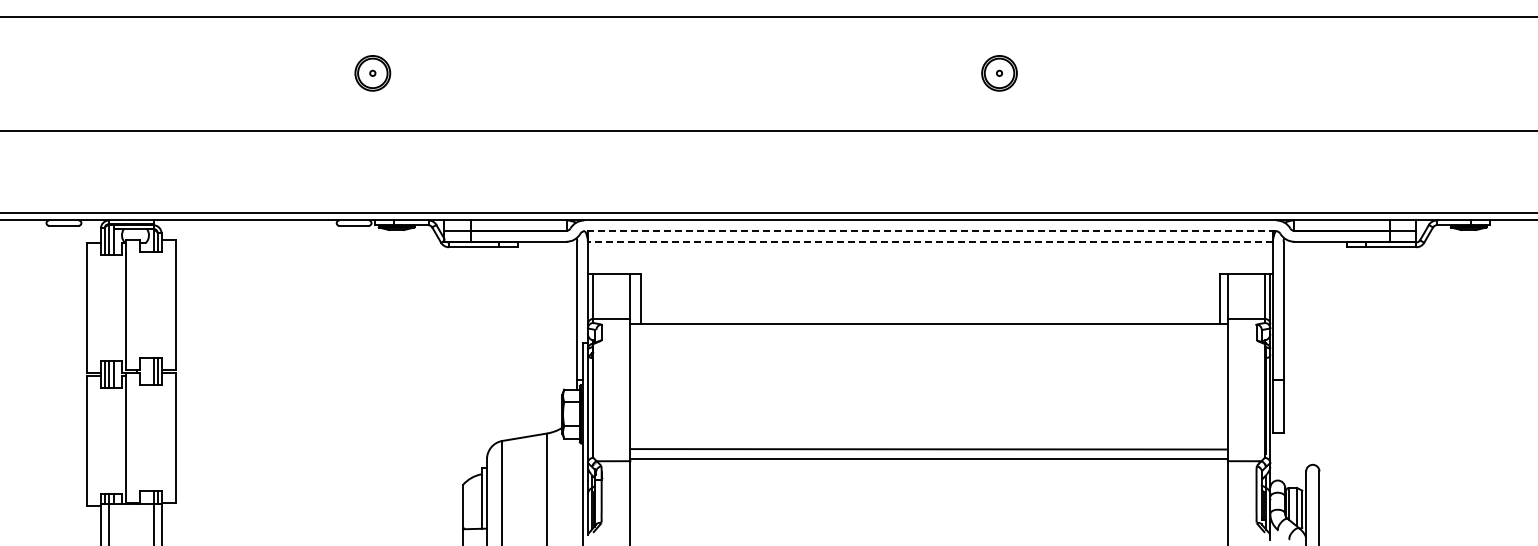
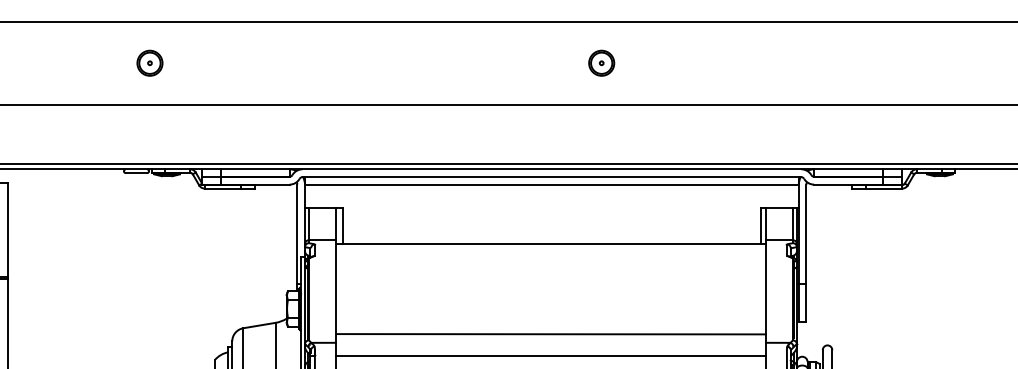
line: (929, 231) -> (551, 177), dashed -> solid
line: (930, 241) -> (551, 184), dashed -> solid
line: (928, 459) -> (550, 356), moved

